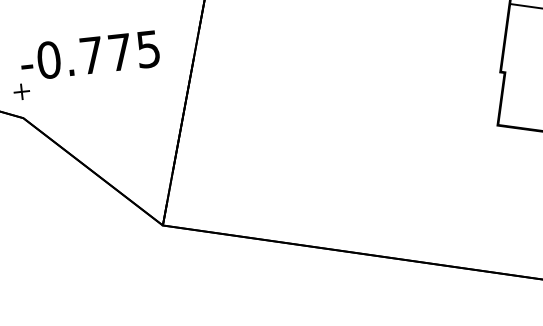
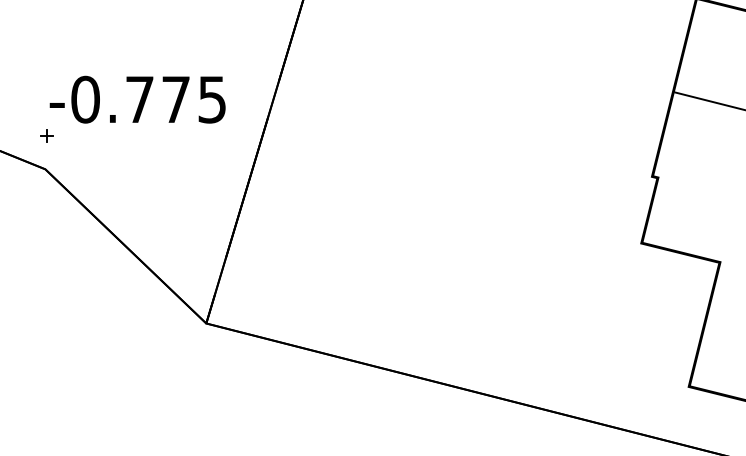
part: (21, 91) -> (46, 135), size x0.7

